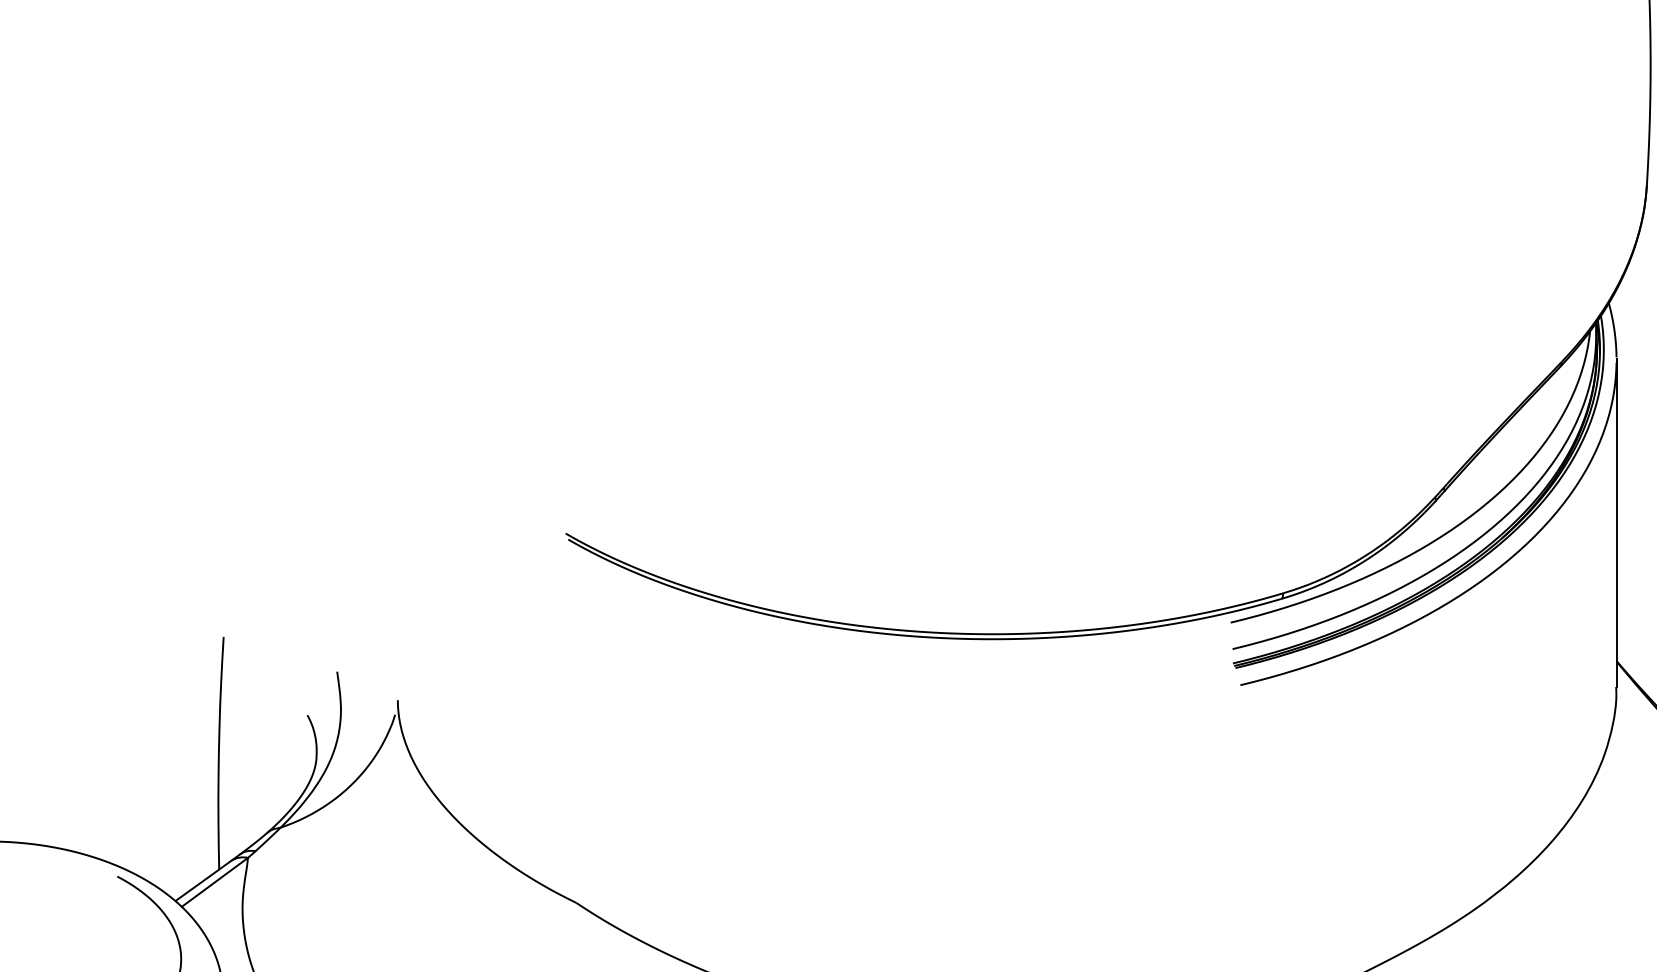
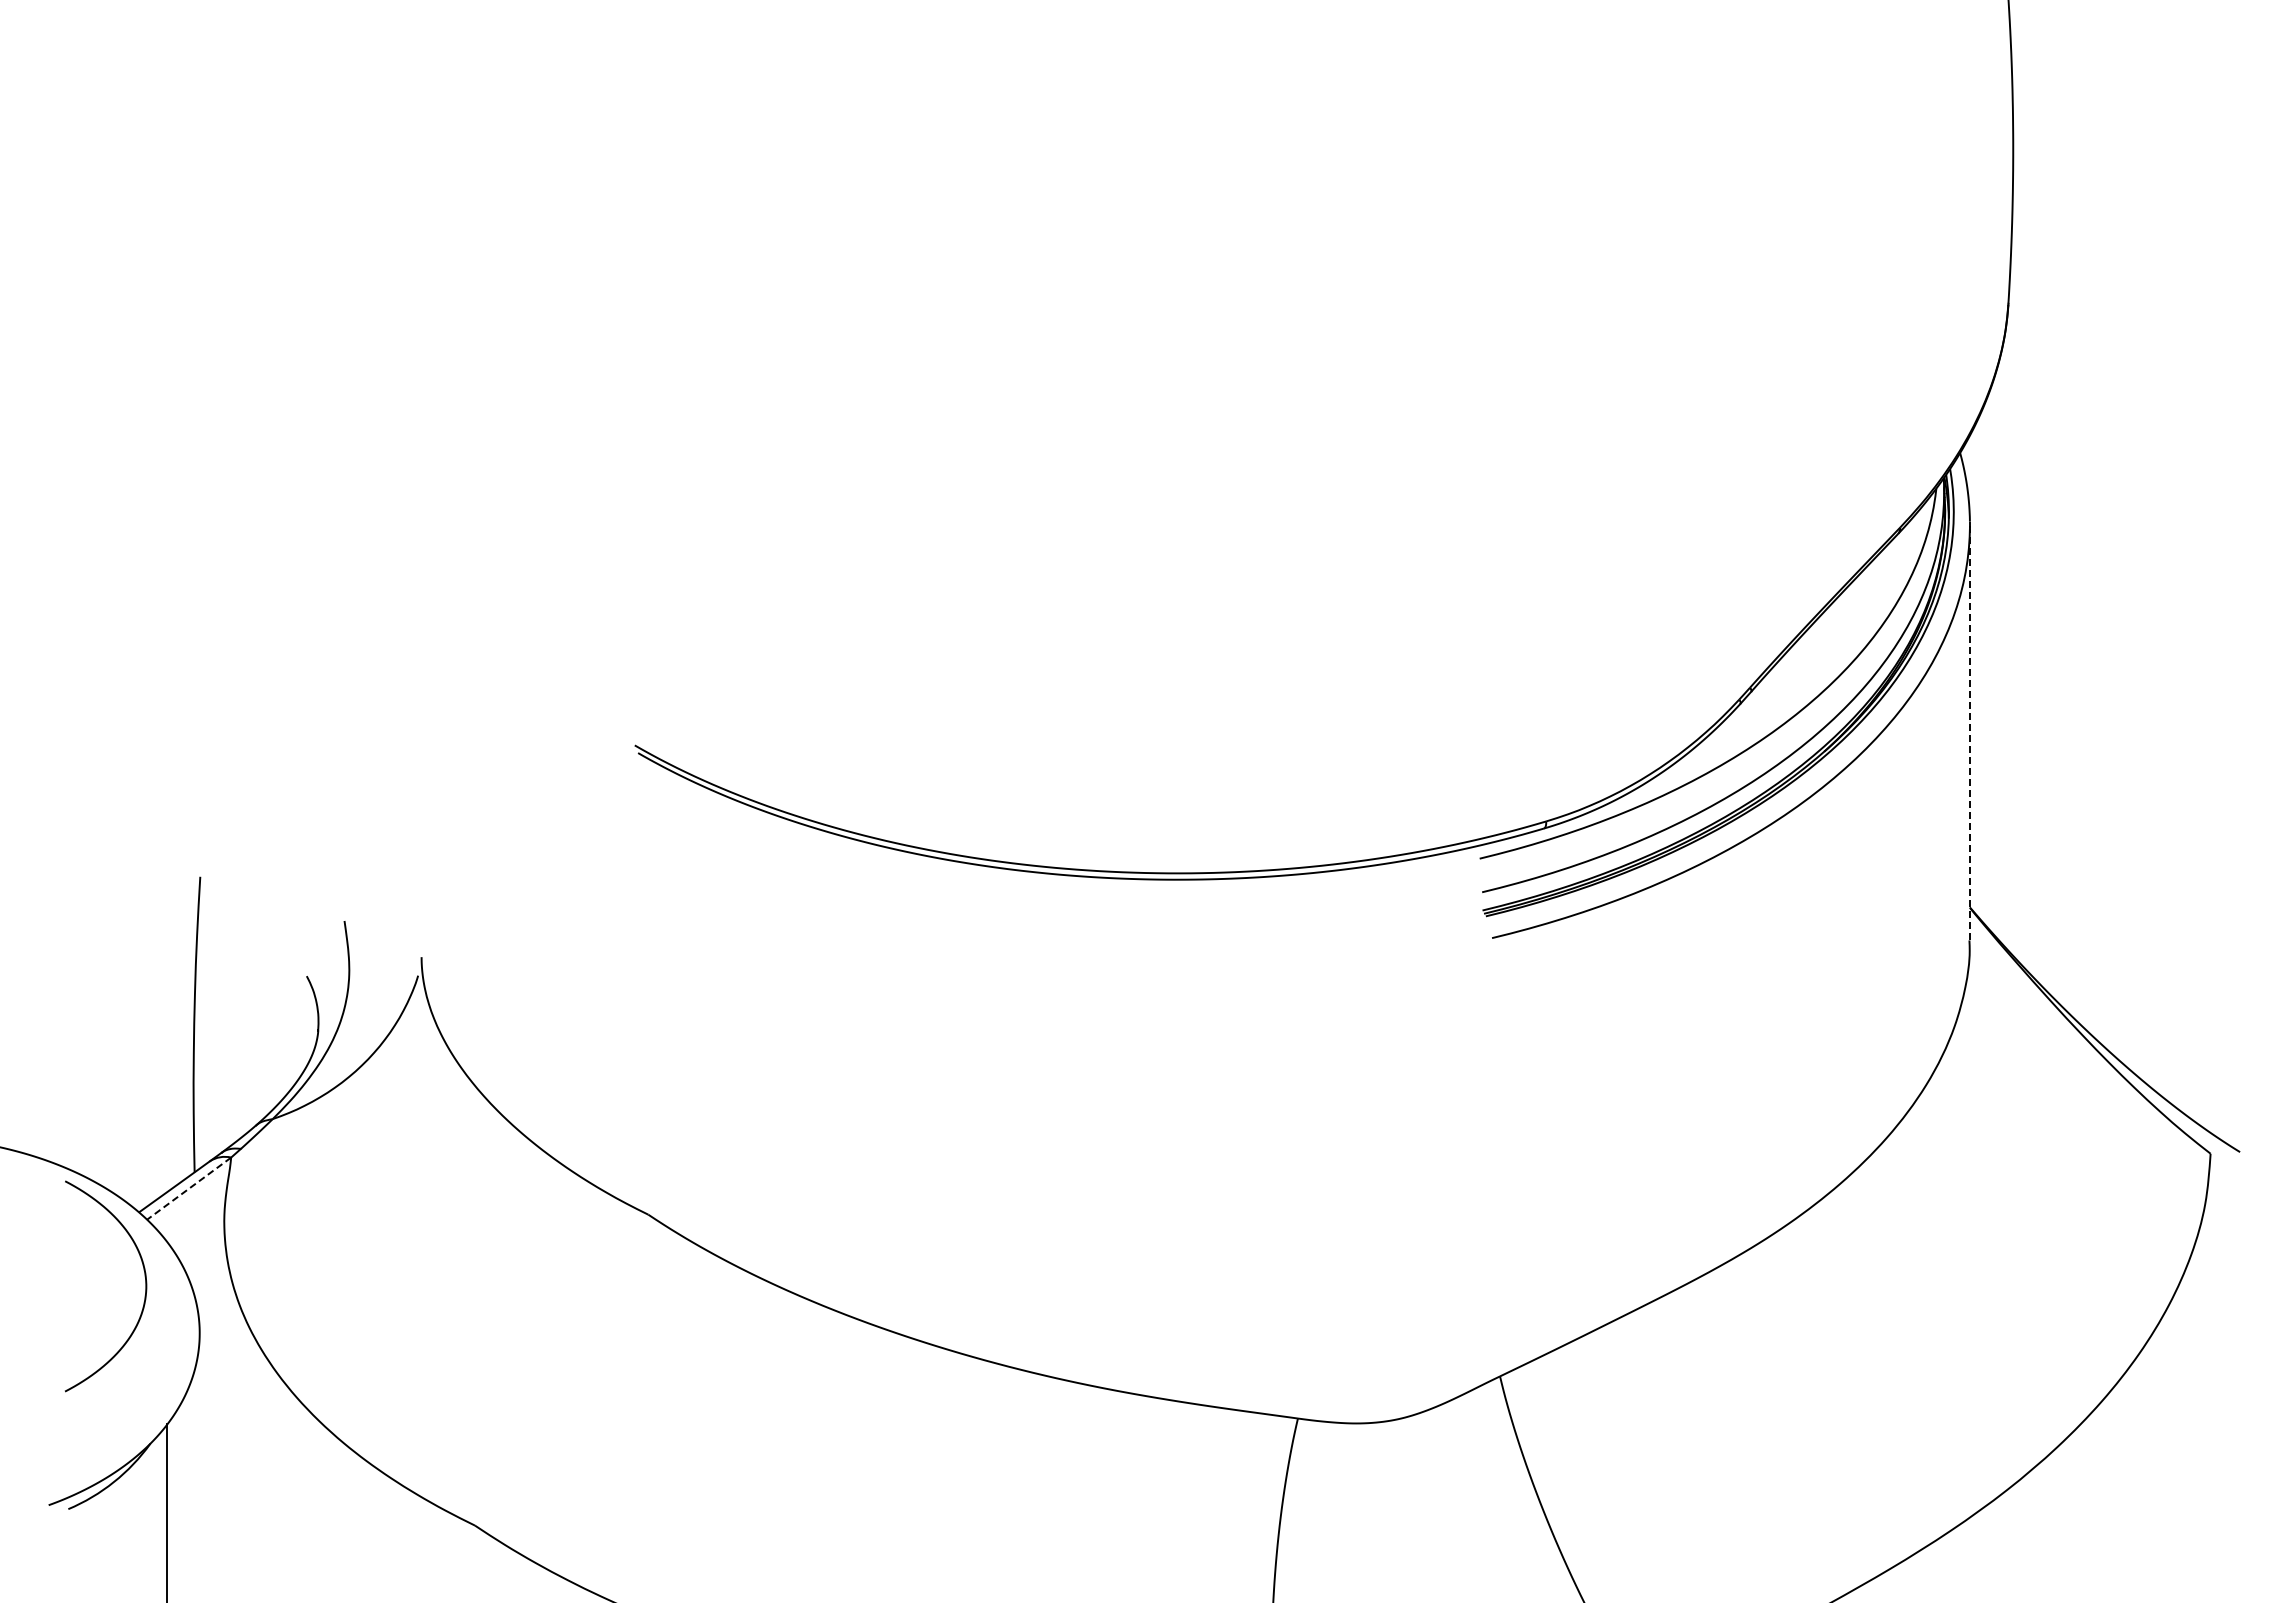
line: (1616, 523) -> (1969, 732), solid -> dashed
line: (214, 882) -> (188, 1188), solid -> dashed

